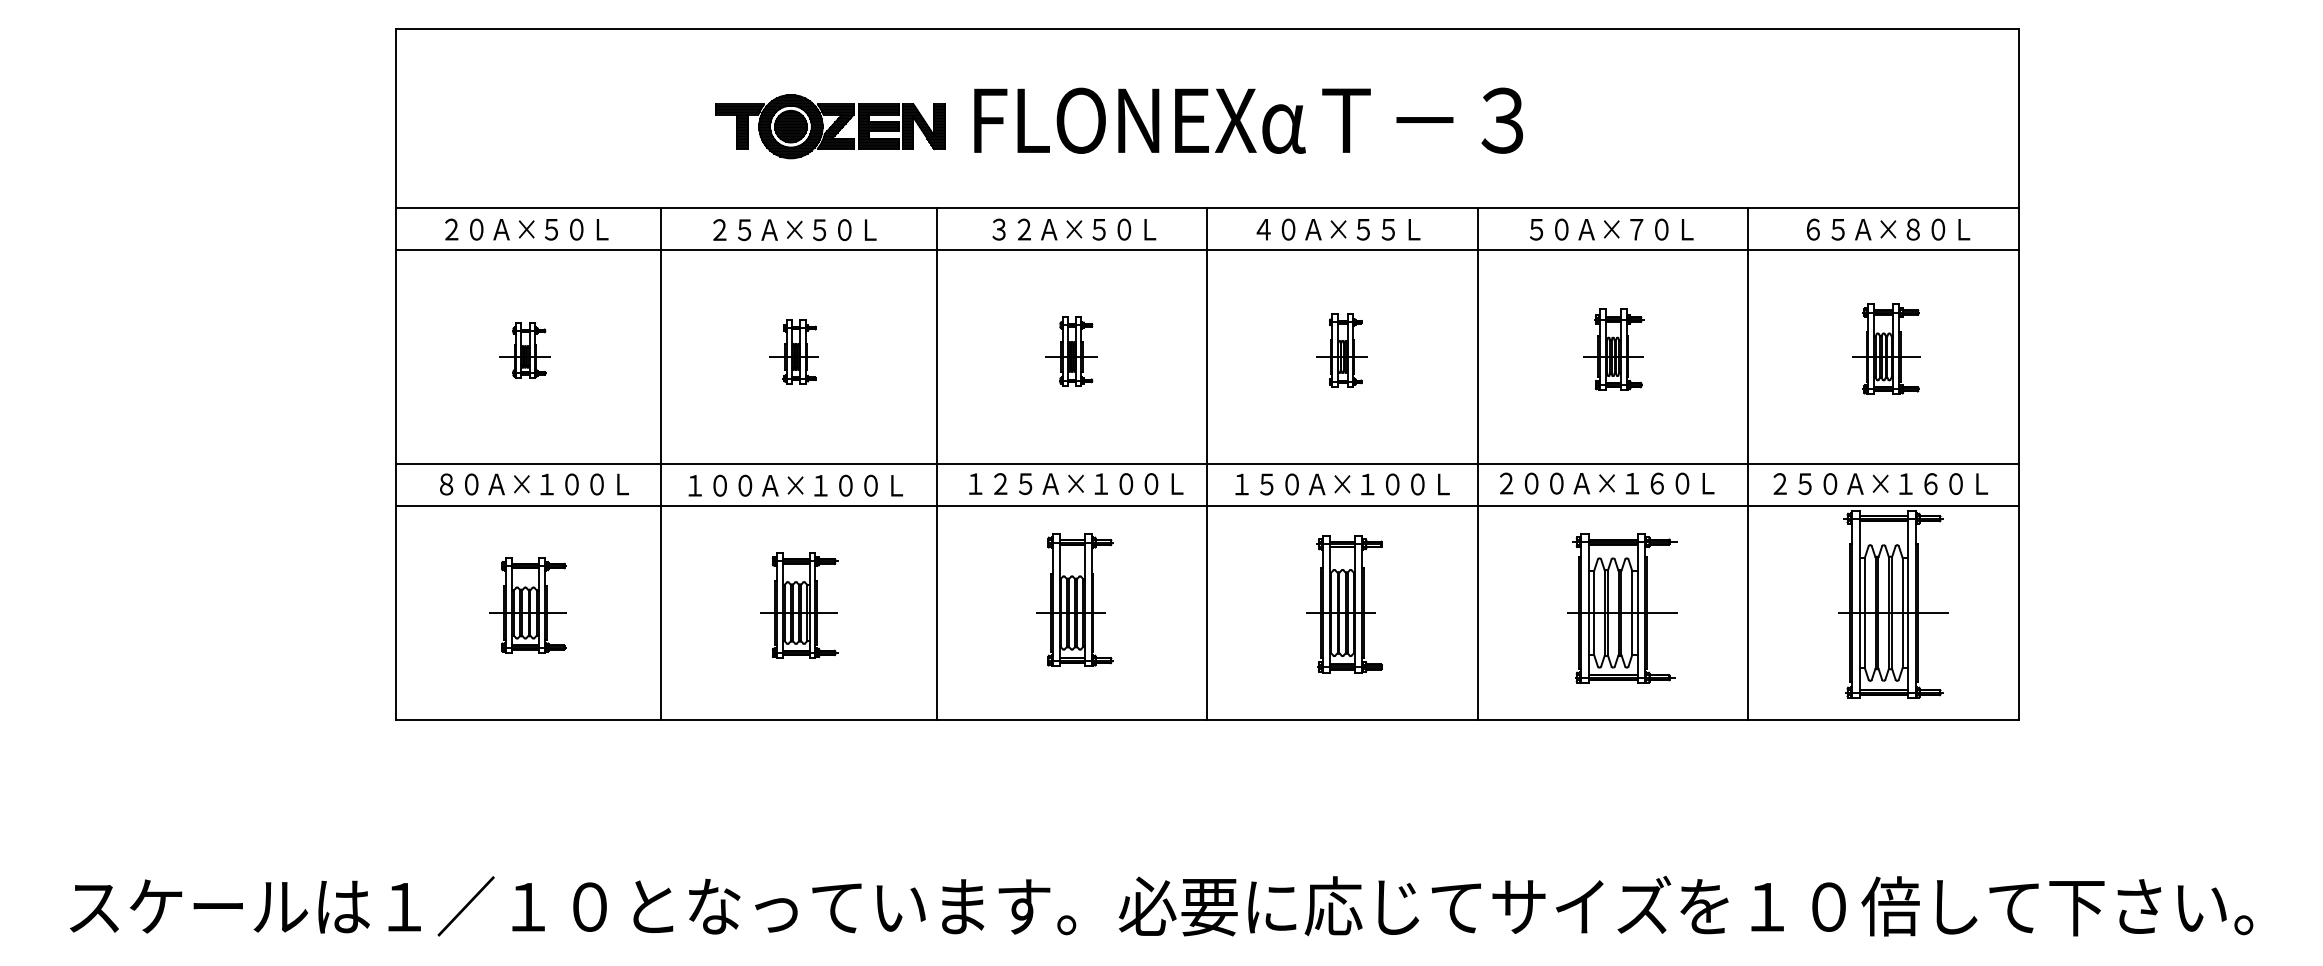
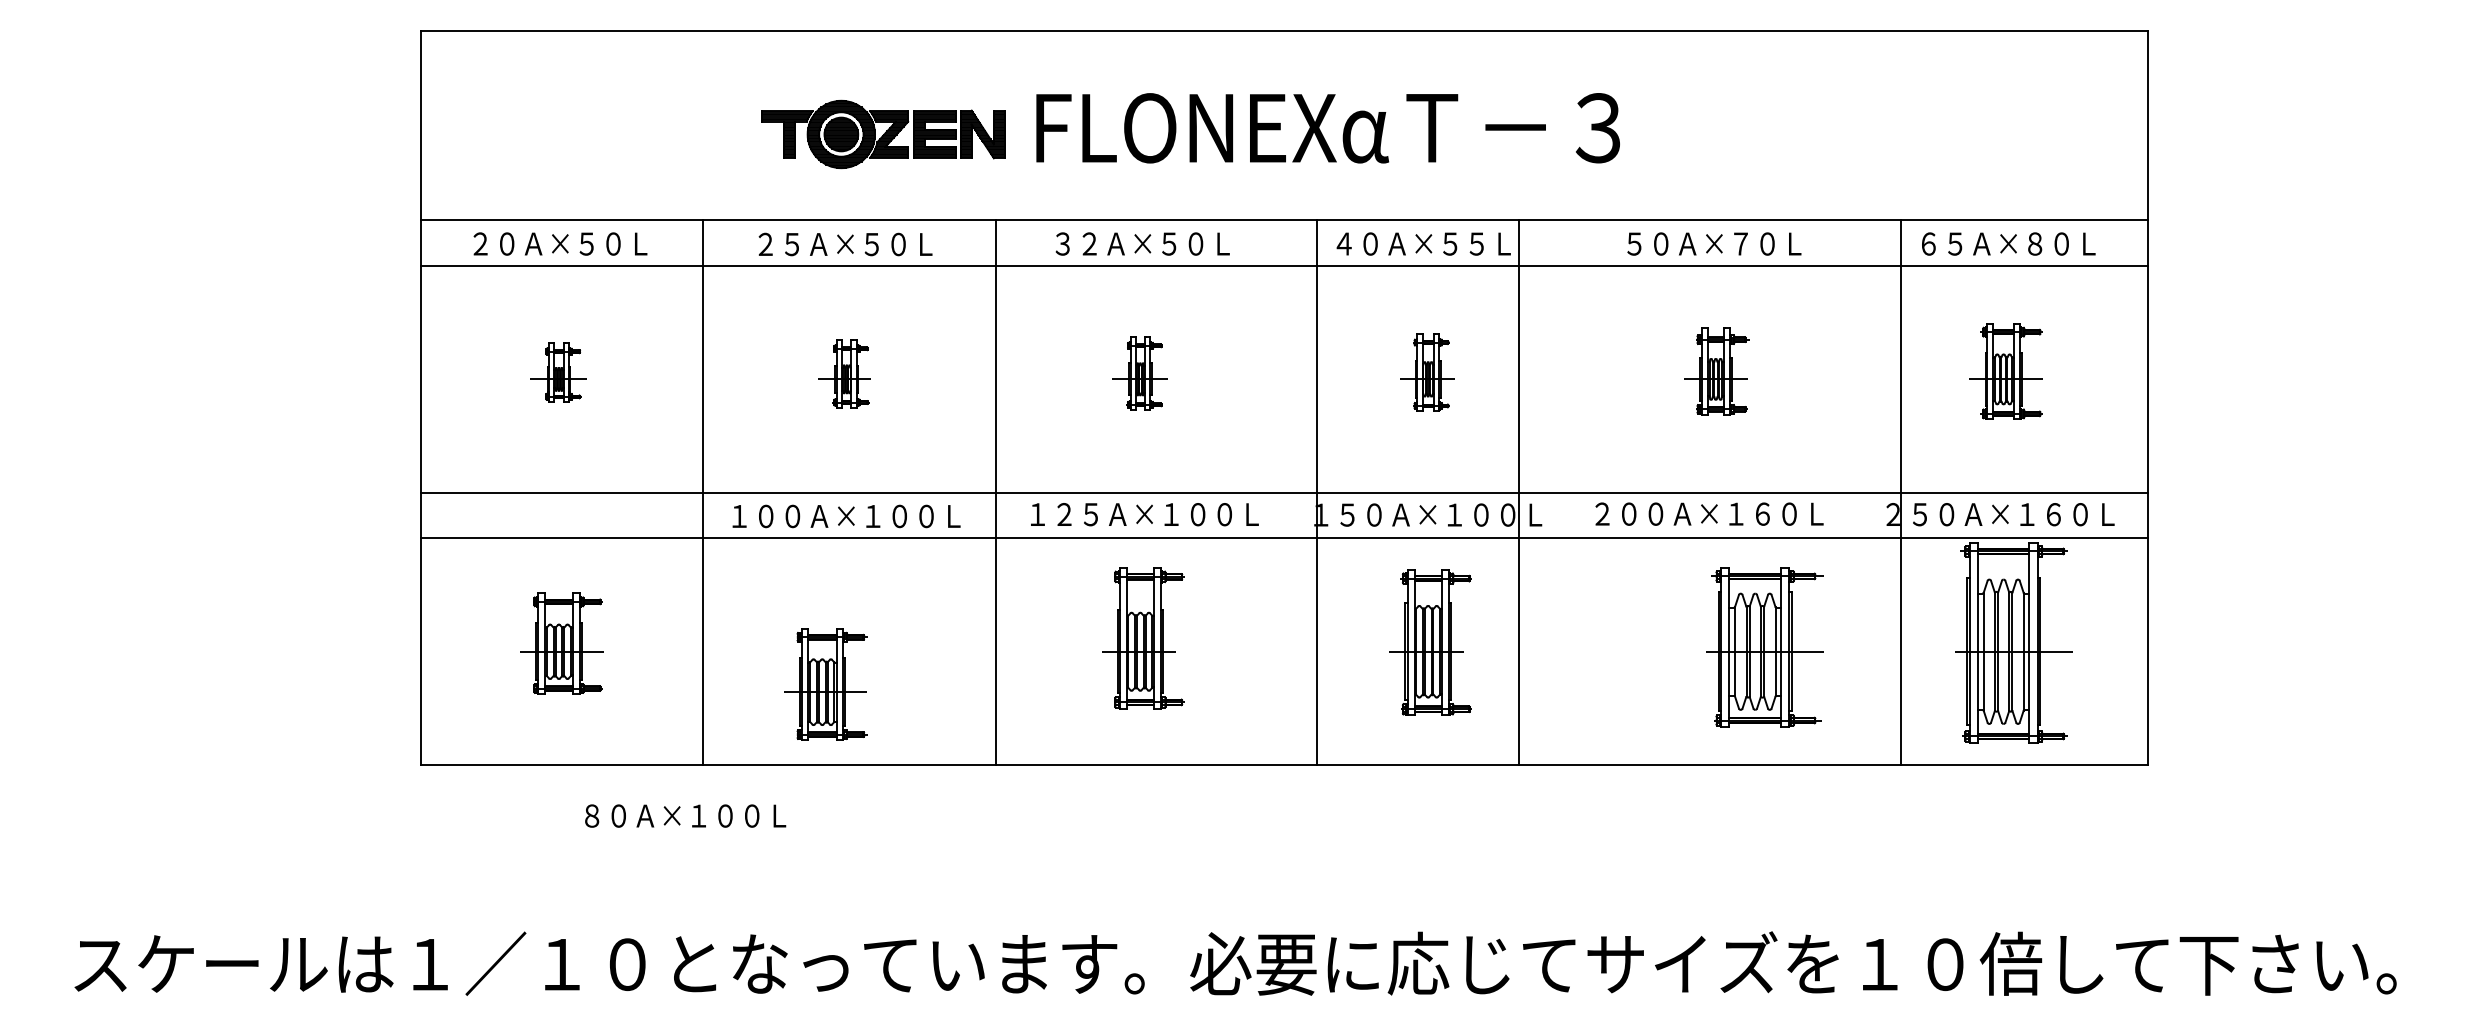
line: (1207, 463) -> (1317, 492), moved
line: (1477, 463) -> (1518, 492), moved
line: (1748, 463) -> (1901, 492), moved
text: (534, 484) -> (685, 816), moved
part: (799, 605) -> (826, 684), moved
part: (1622, 608) -> (1765, 646), moved

